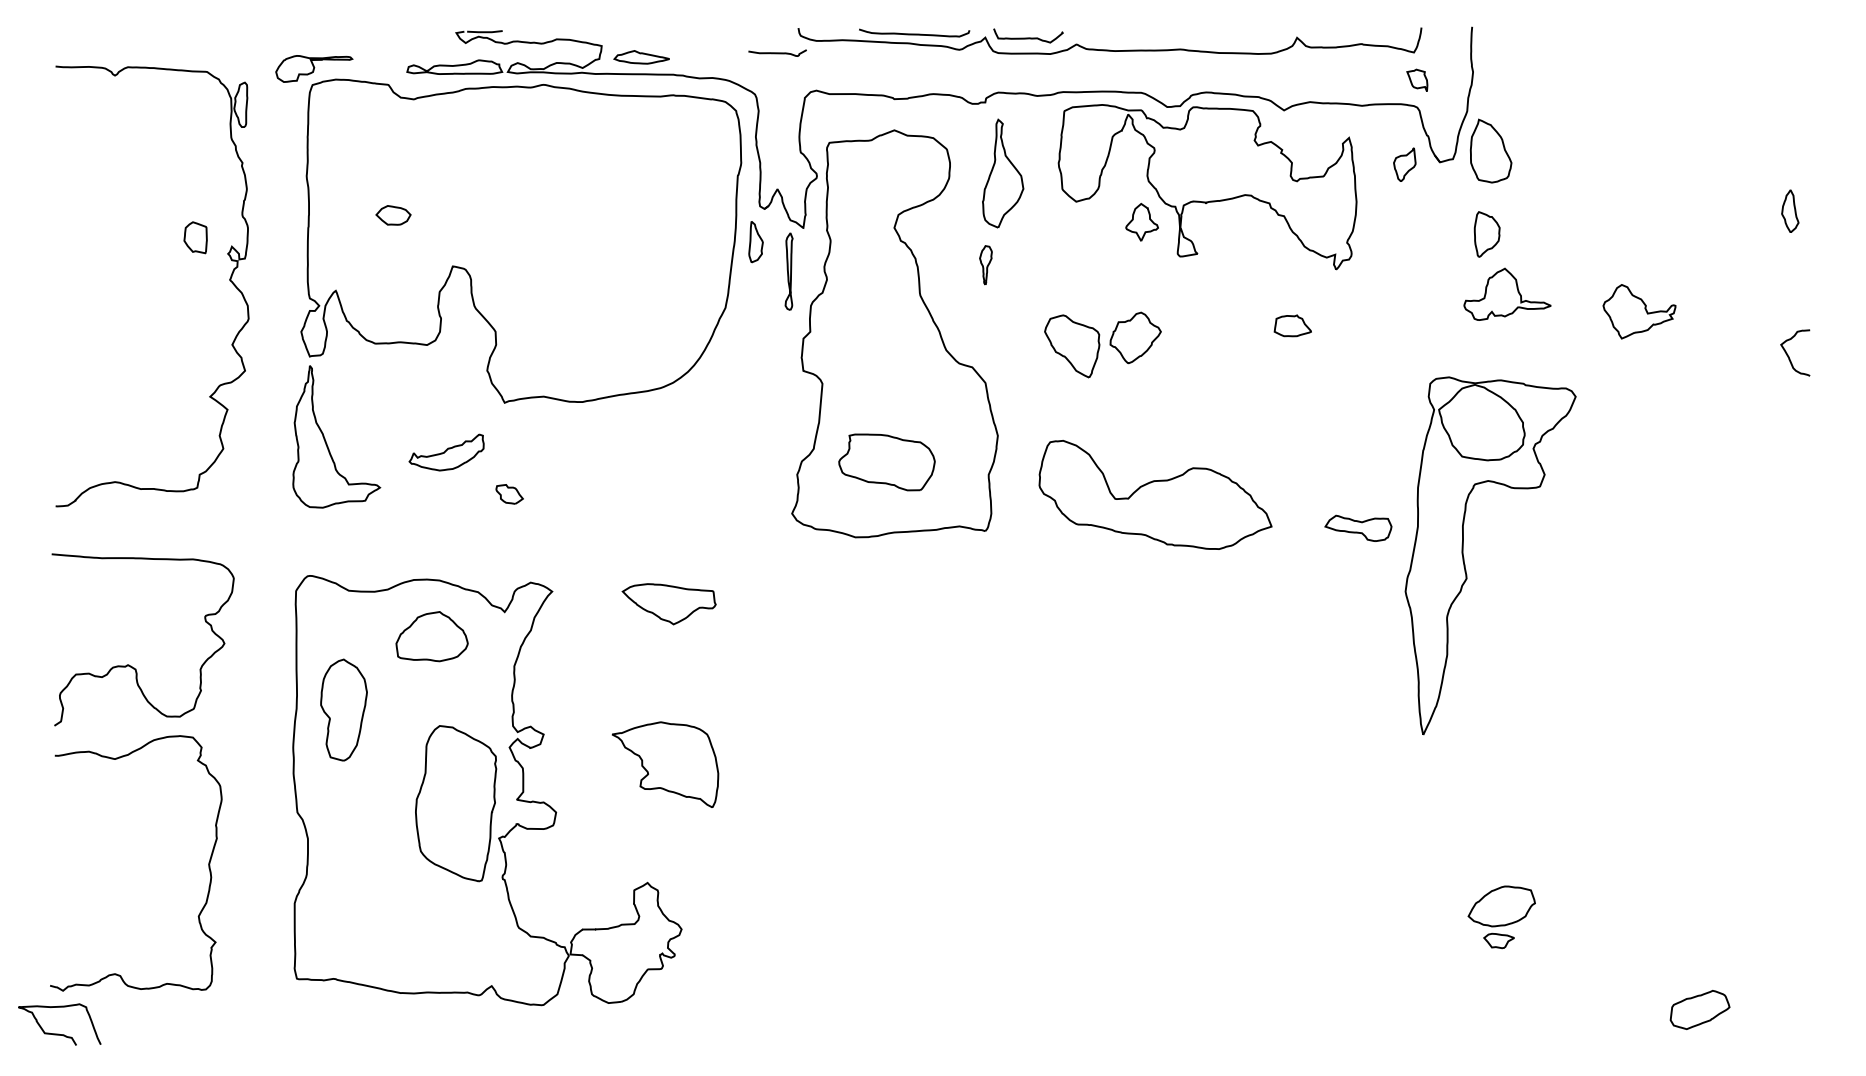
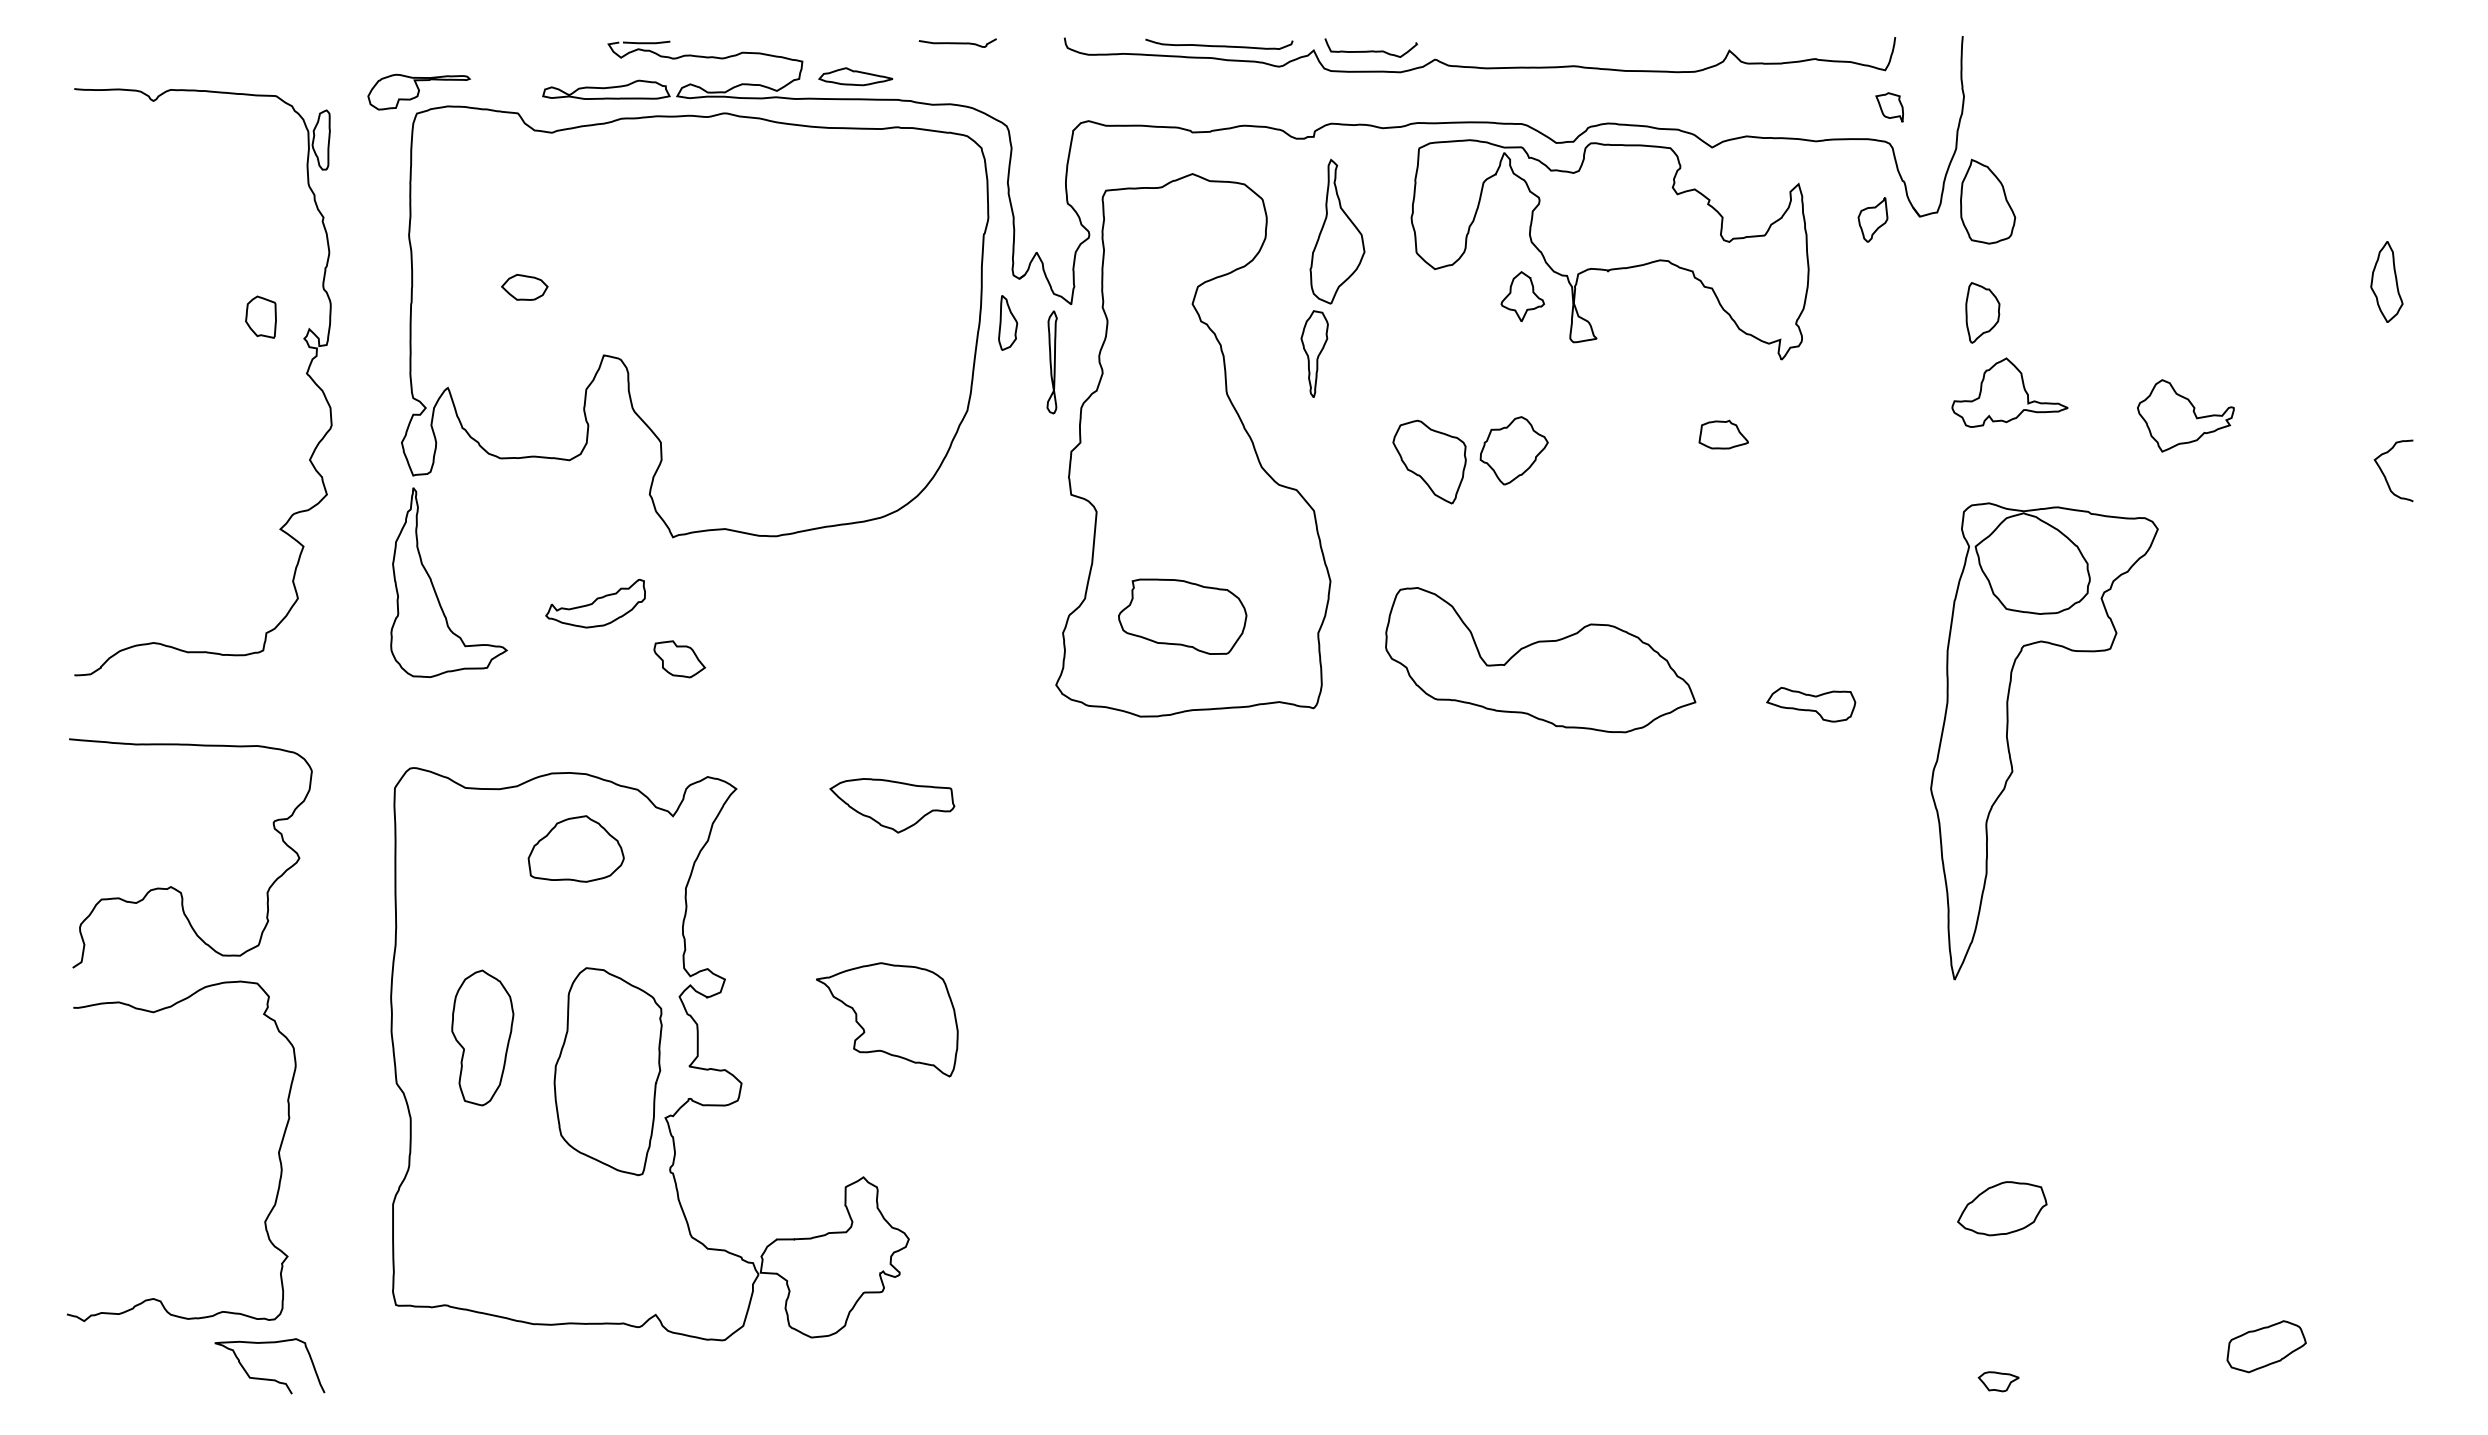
curve: (777, 52) -> (957, 42), moved
part: (1789, 210) -> (2386, 281), size x1.43
part: (985, 264) -> (1314, 353), size x1.67
part: (509, 494) -> (679, 659), size x1.43
part: (1464, 559) -> (2009, 746), moved
part: (343, 709) -> (482, 1037), moved
part: (1498, 940) -> (1998, 1381), moved
curve: (58, 1033) -> (268, 1378), moved

